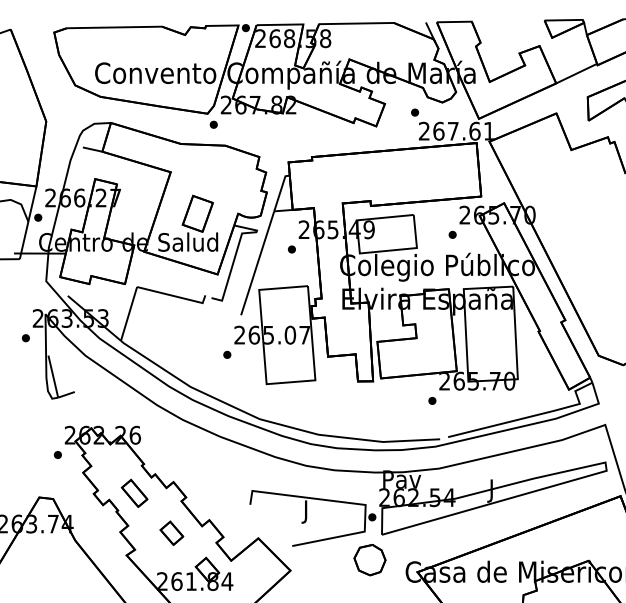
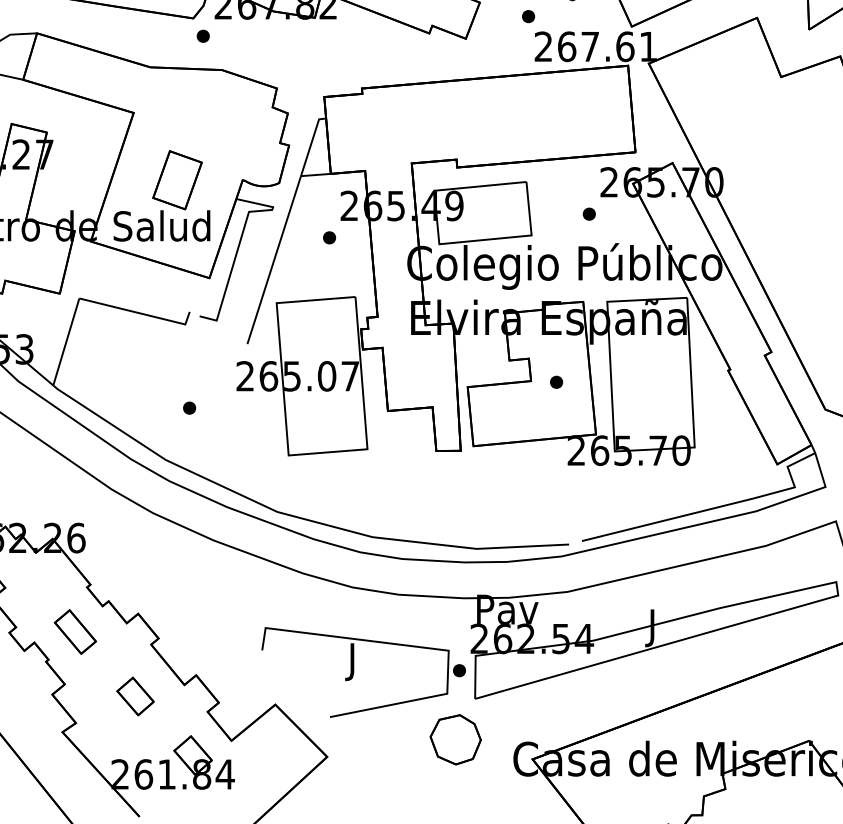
part: (227, 354) -> (189, 407), moved
part: (432, 400) -> (556, 381), moved

